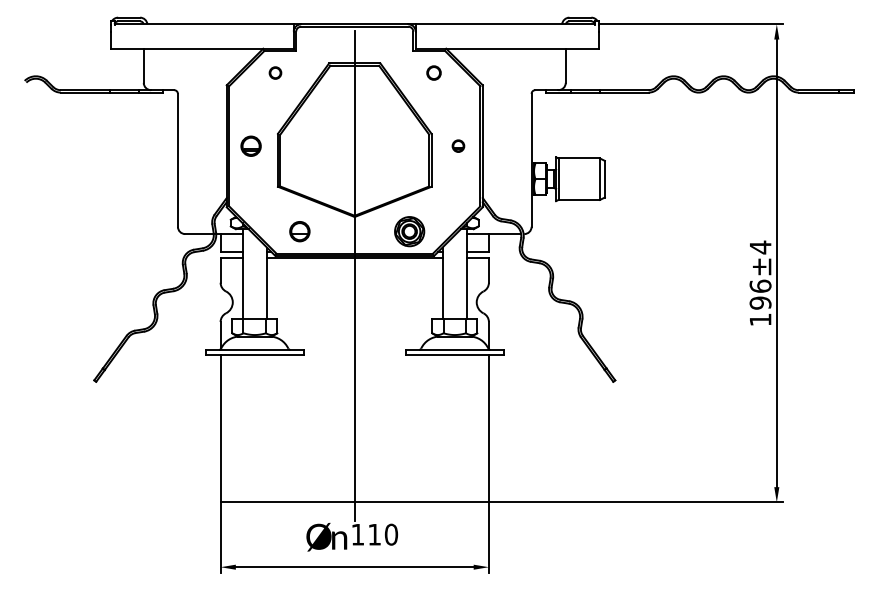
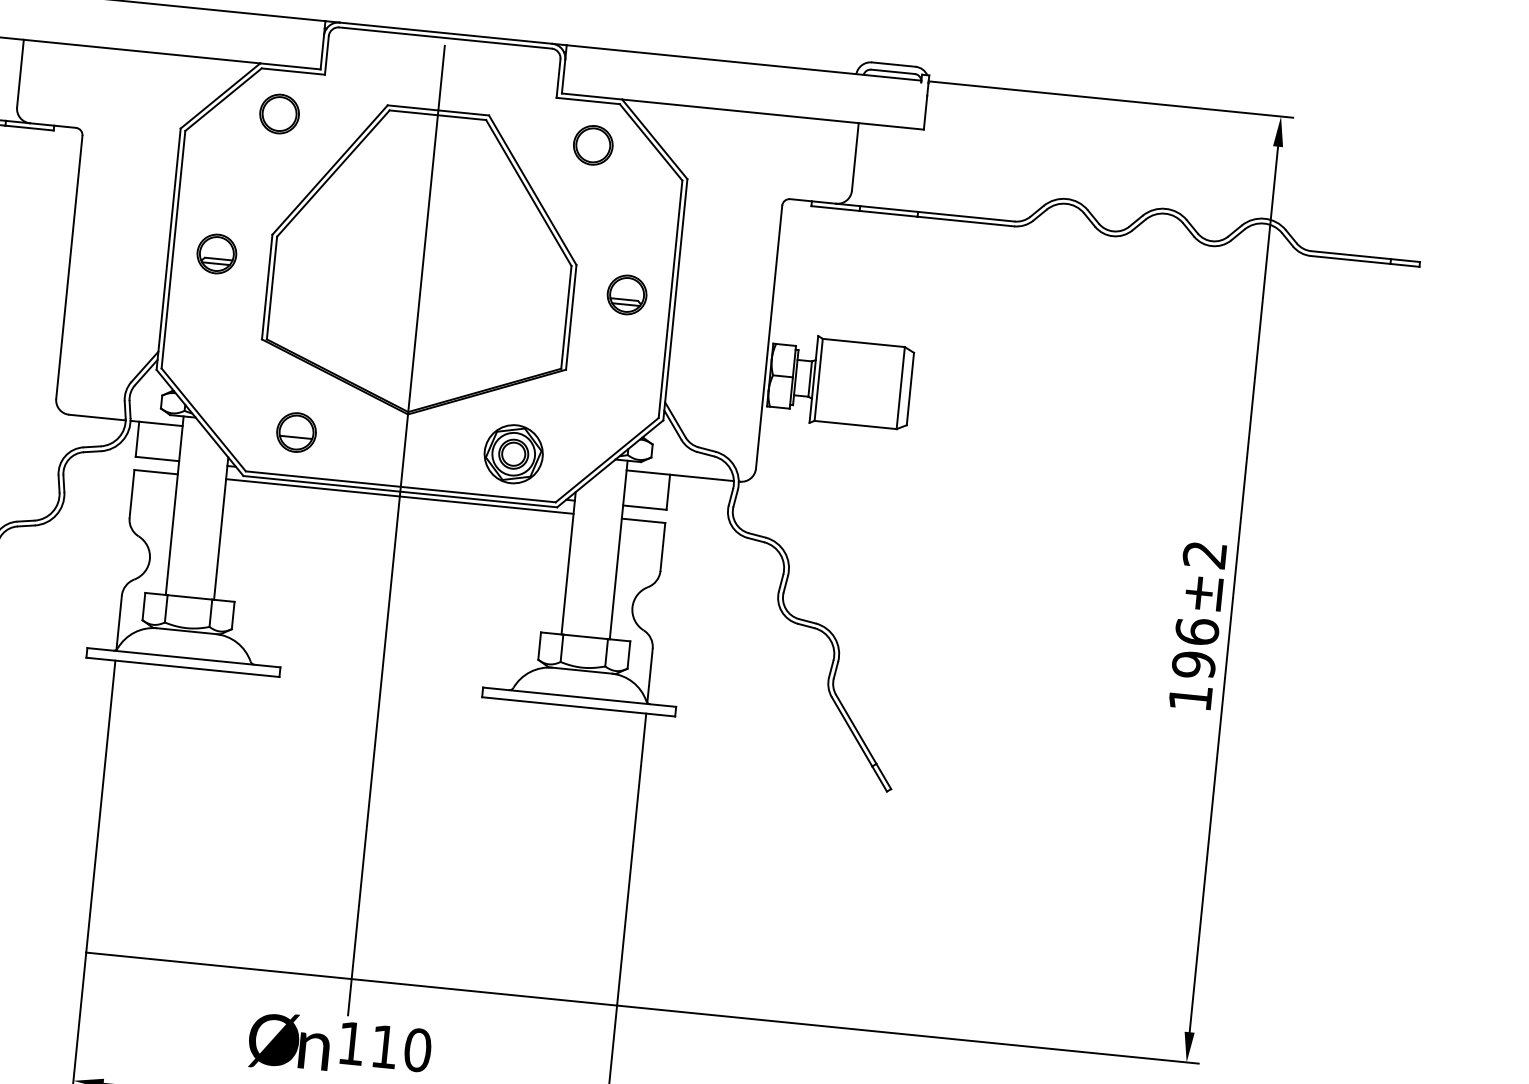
part: (275, 72) -> (279, 112), size x1.67
circle: (433, 72) -> (592, 144), size x1.43
part: (458, 145) -> (627, 293), size x1.67
text: (760, 247) -> (1204, 554), ±4 -> ±2

